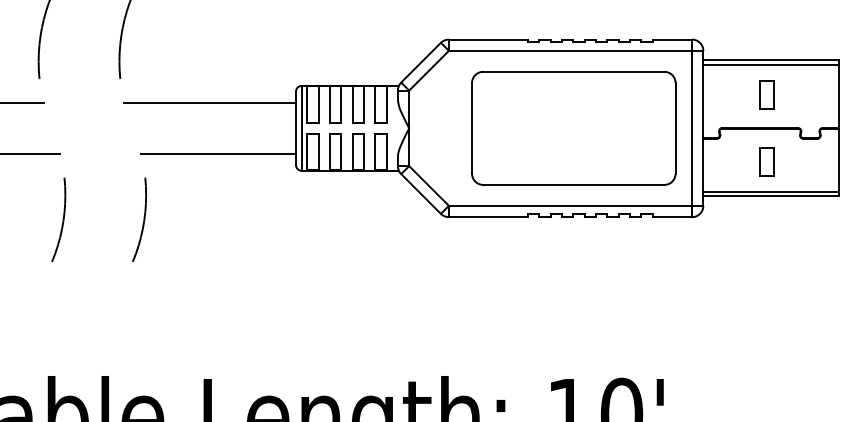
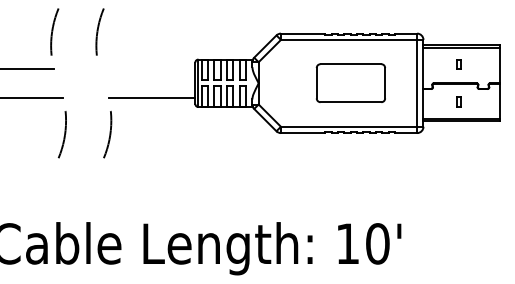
part: (765, 94) -> (458, 64), size x0.6
line: (210, 101) -> (147, 68), removed
part: (573, 126) -> (350, 82), size x0.6
part: (765, 160) -> (458, 101), size x0.6

